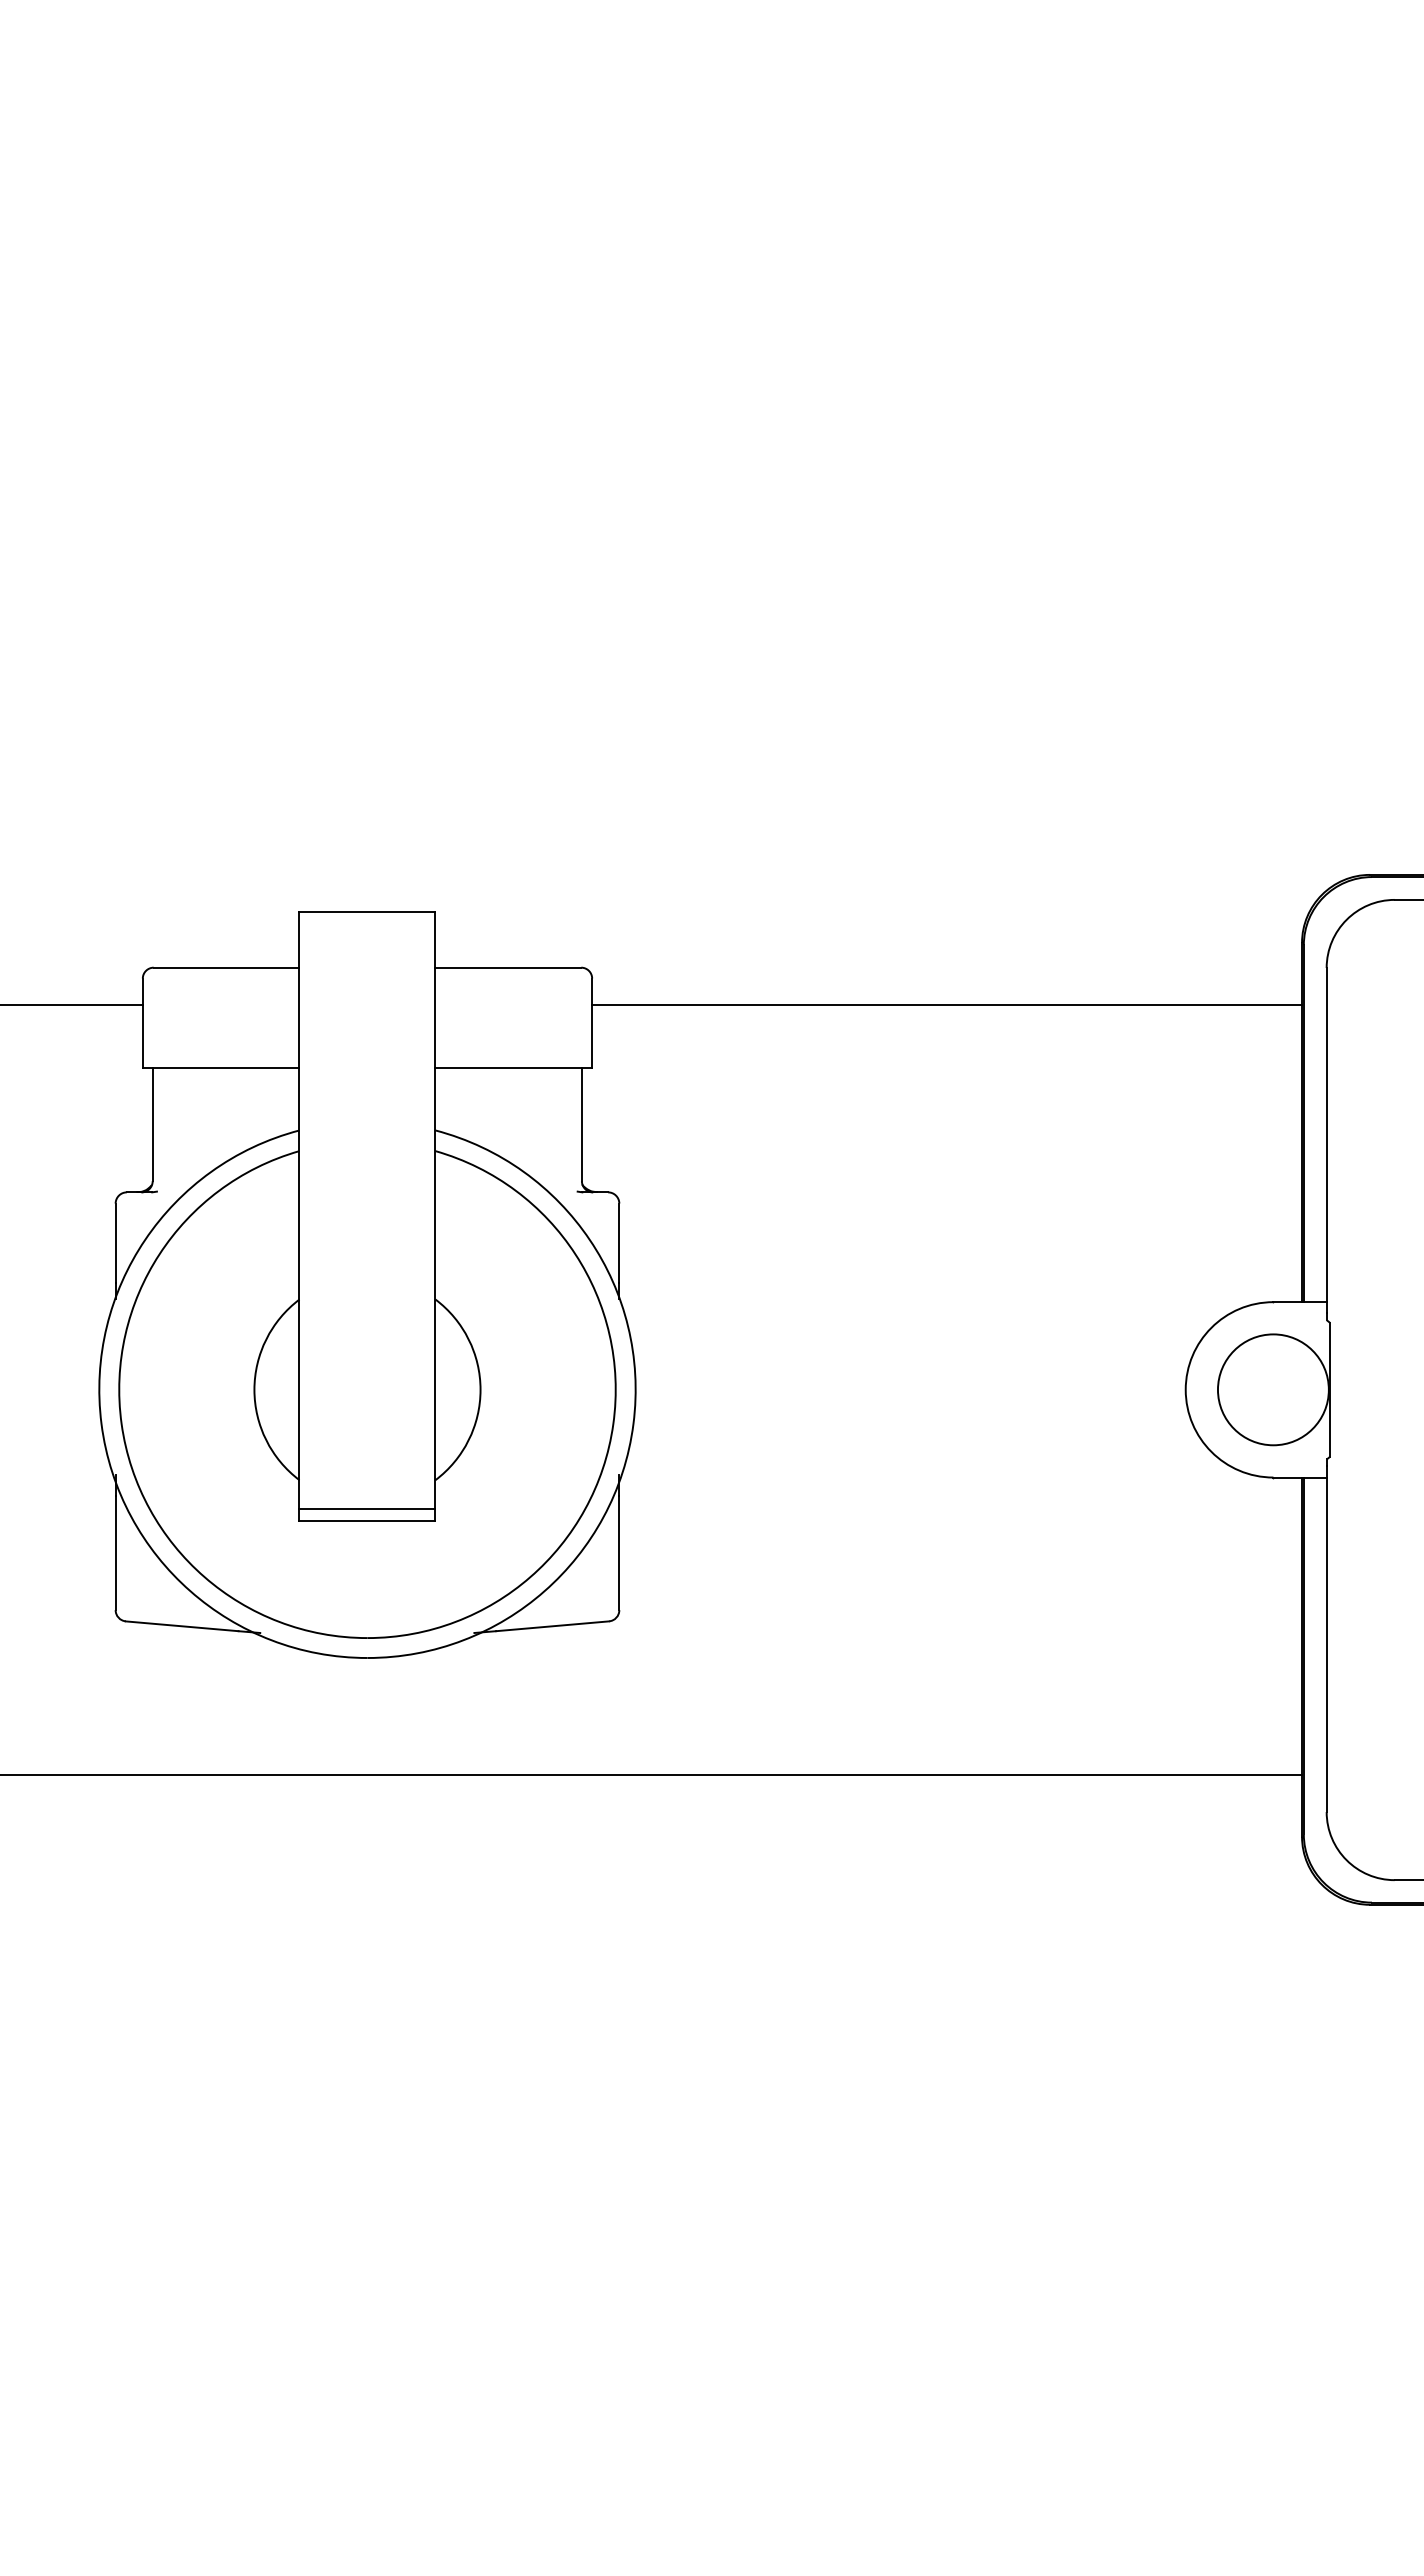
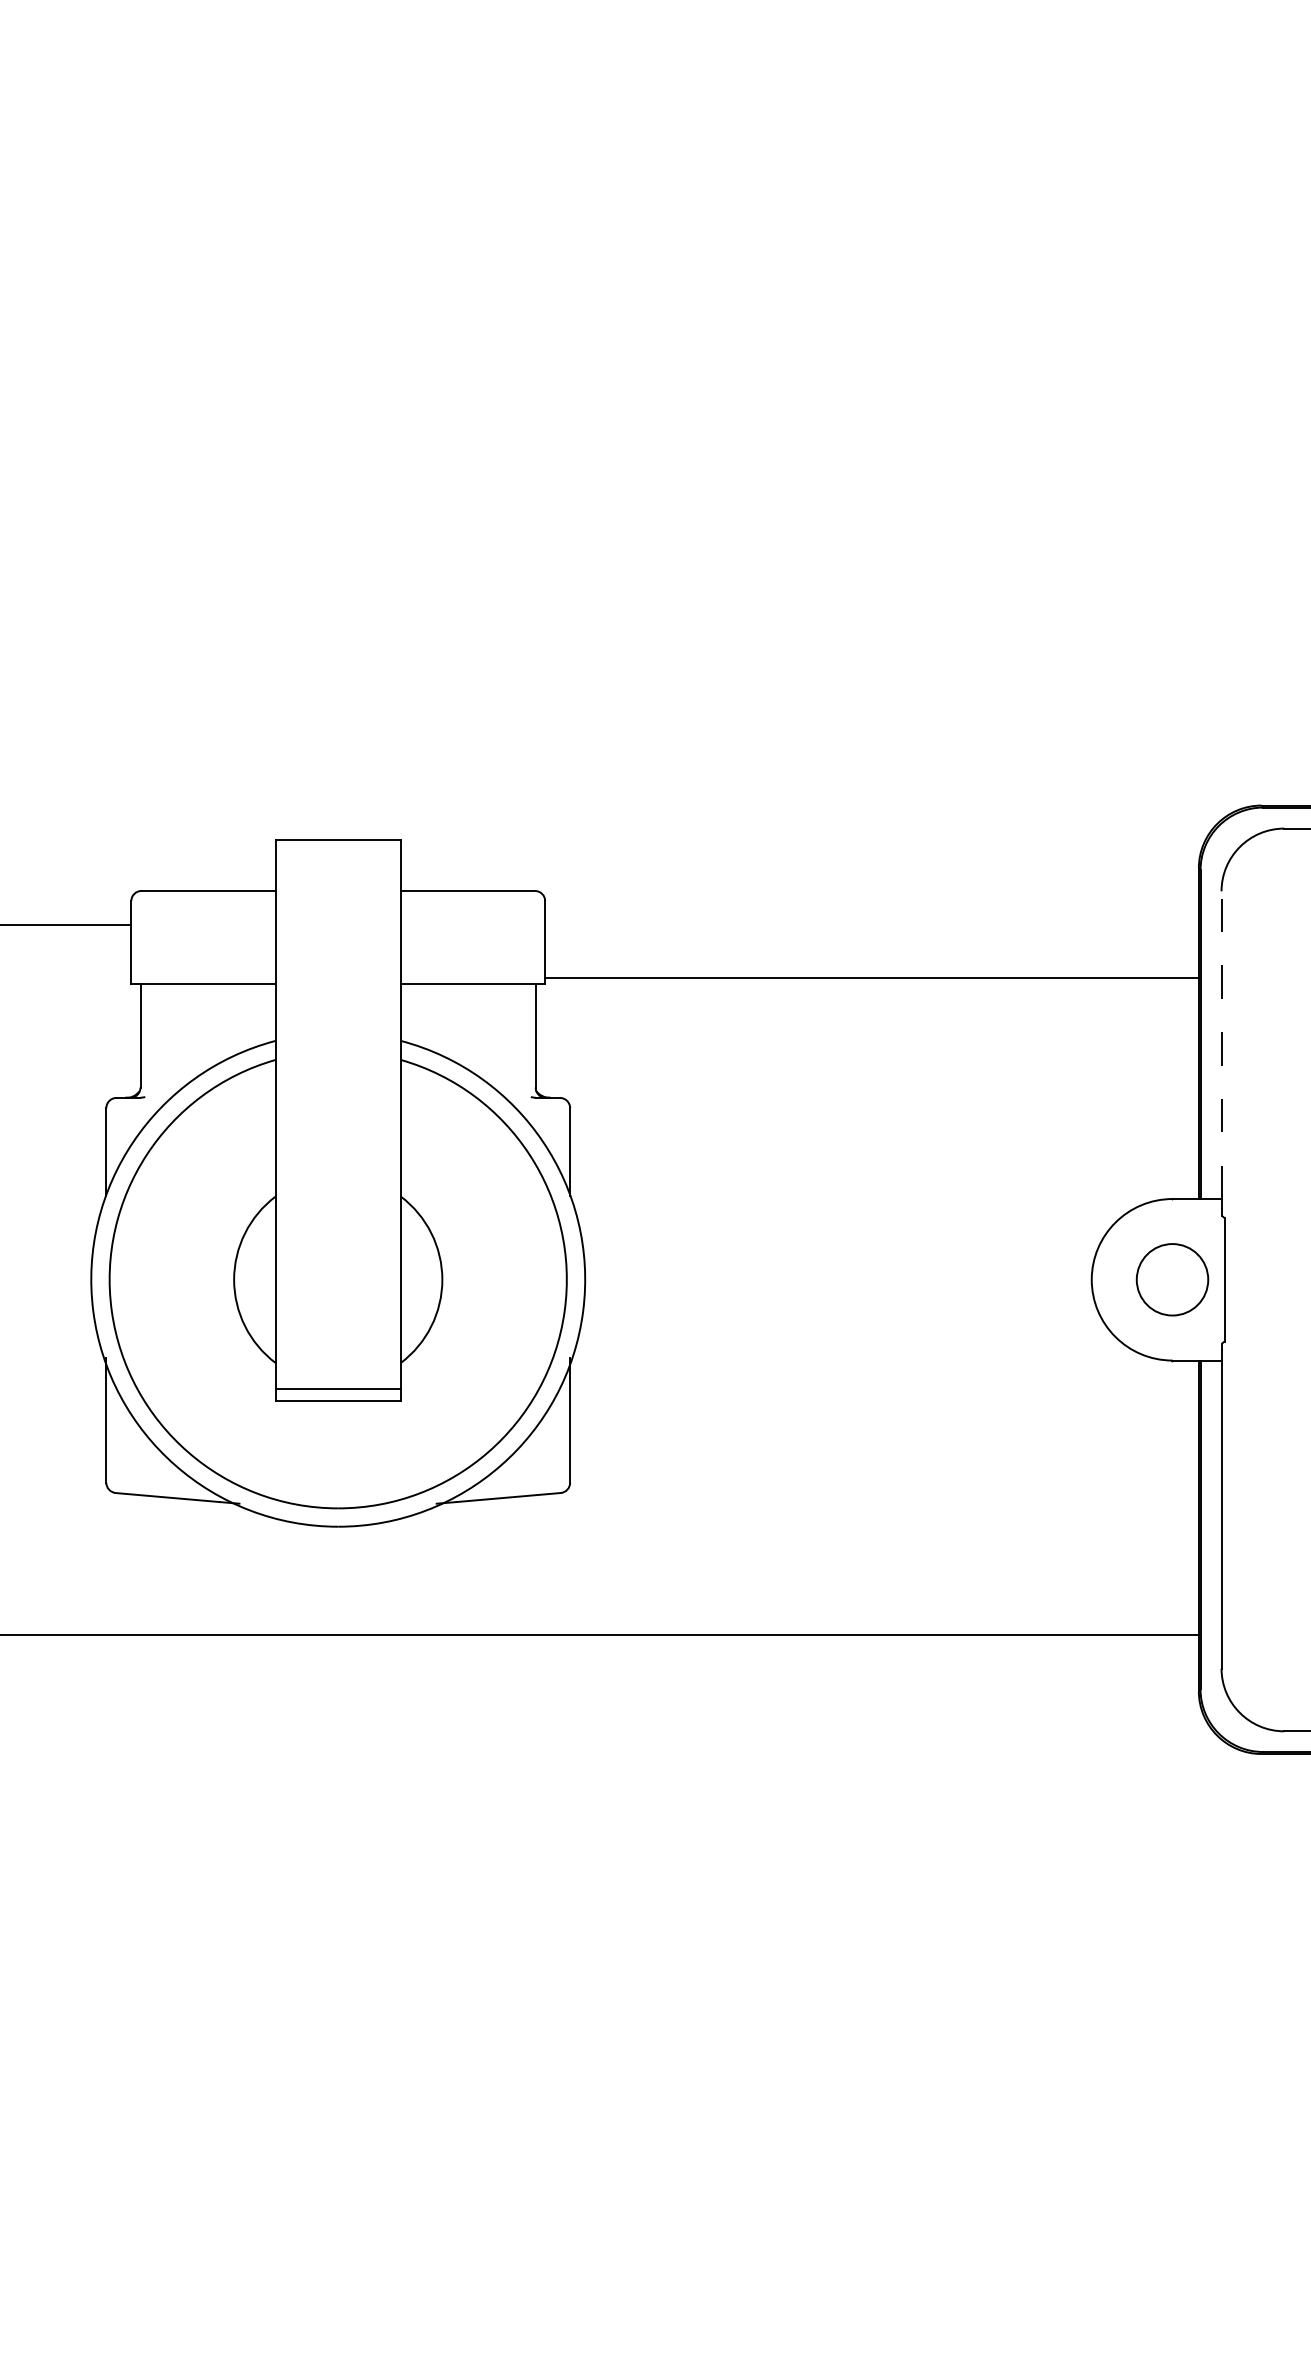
line: (947, 1005) -> (872, 978), moved
line: (1326, 1134) -> (1221, 1044), solid -> dashed
circle: (1272, 1389) -> (1171, 1279), size x0.7

